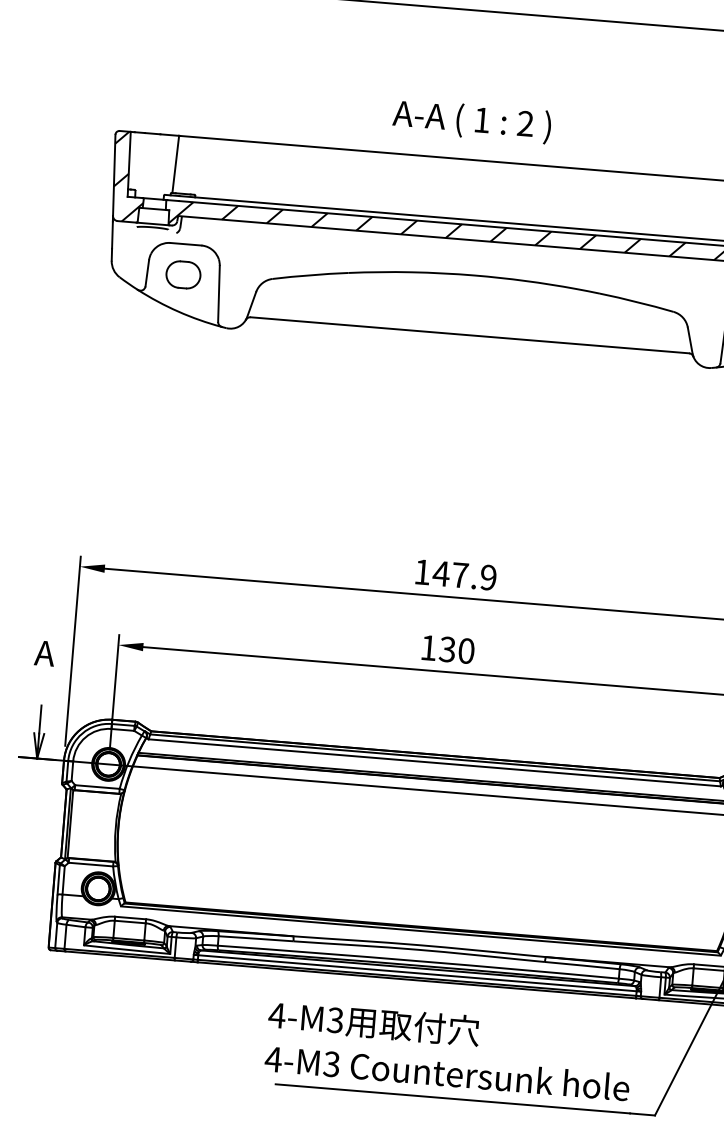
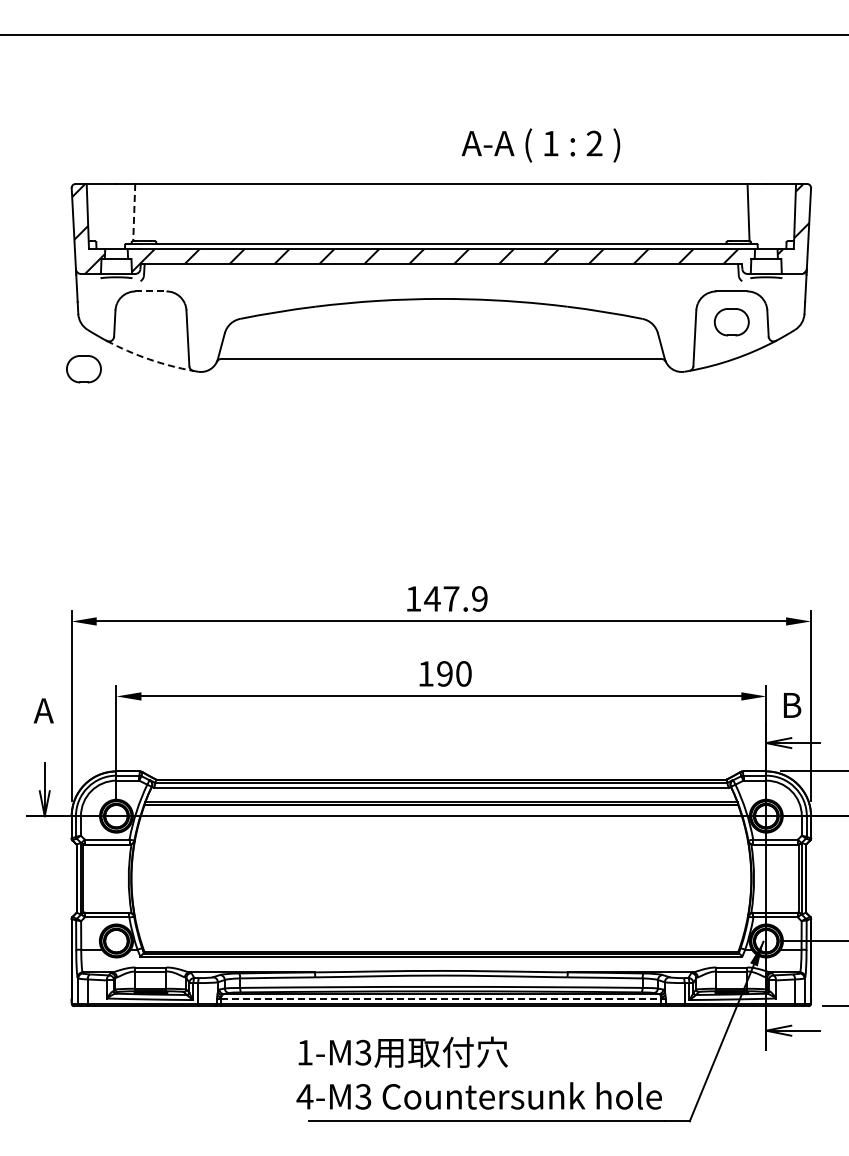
text: (471, 121) -> (540, 145), moved
line: (176, 164) -> (134, 212), solid -> dashed
line: (185, 244) -> (150, 291), solid -> dashed
part: (182, 275) -> (83, 369), moved
arc: (177, 311) -> (148, 359), solid -> dashed
text: (447, 649) -> (444, 673), 130 -> 190
line: (417, 973) -> (441, 999), solid -> dashed
text: (276, 1015) -> (304, 1052), 4-M3 -> 1-M3

